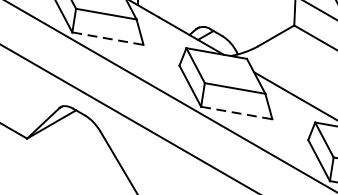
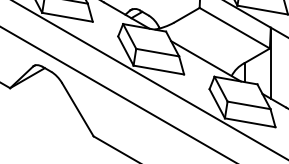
line: (107, 38) -> (67, 17), dashed -> solid
line: (236, 113) -> (158, 70), dashed -> solid

